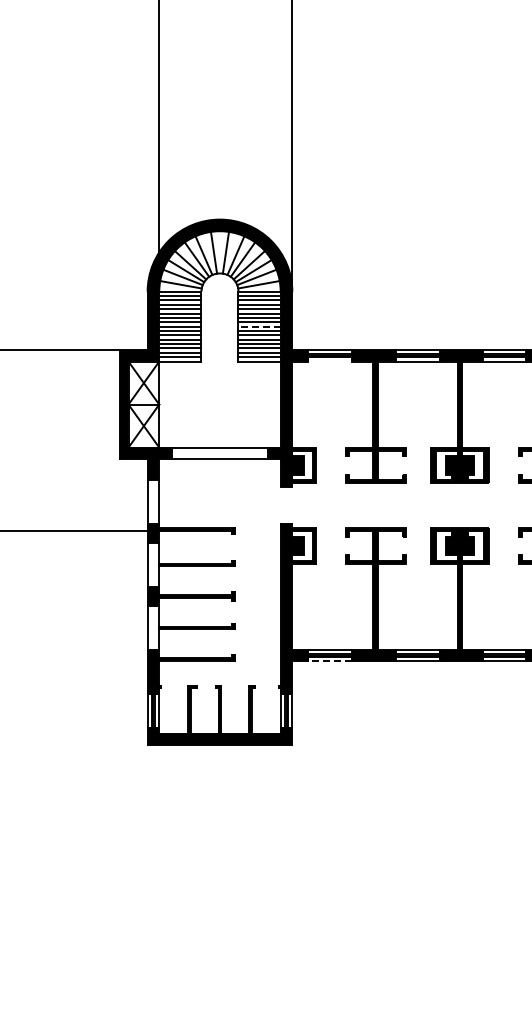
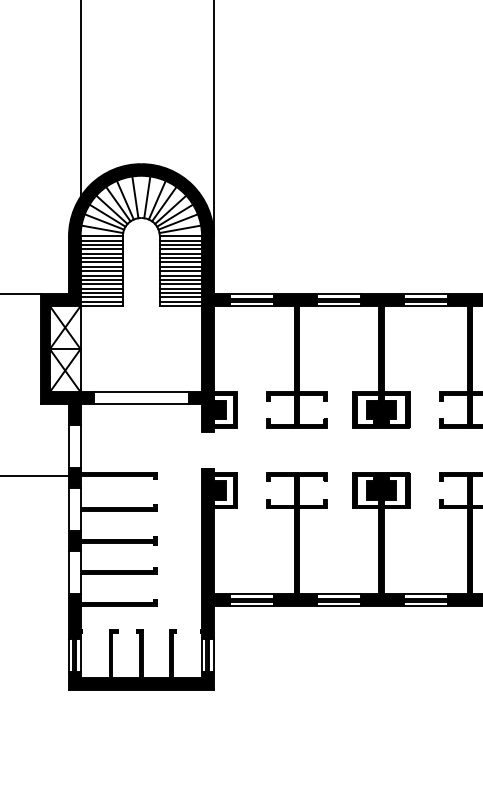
line: (259, 326) -> (180, 271), dashed -> solid
line: (330, 361) -> (251, 306), added
line: (330, 661) -> (251, 606), dashed -> solid

